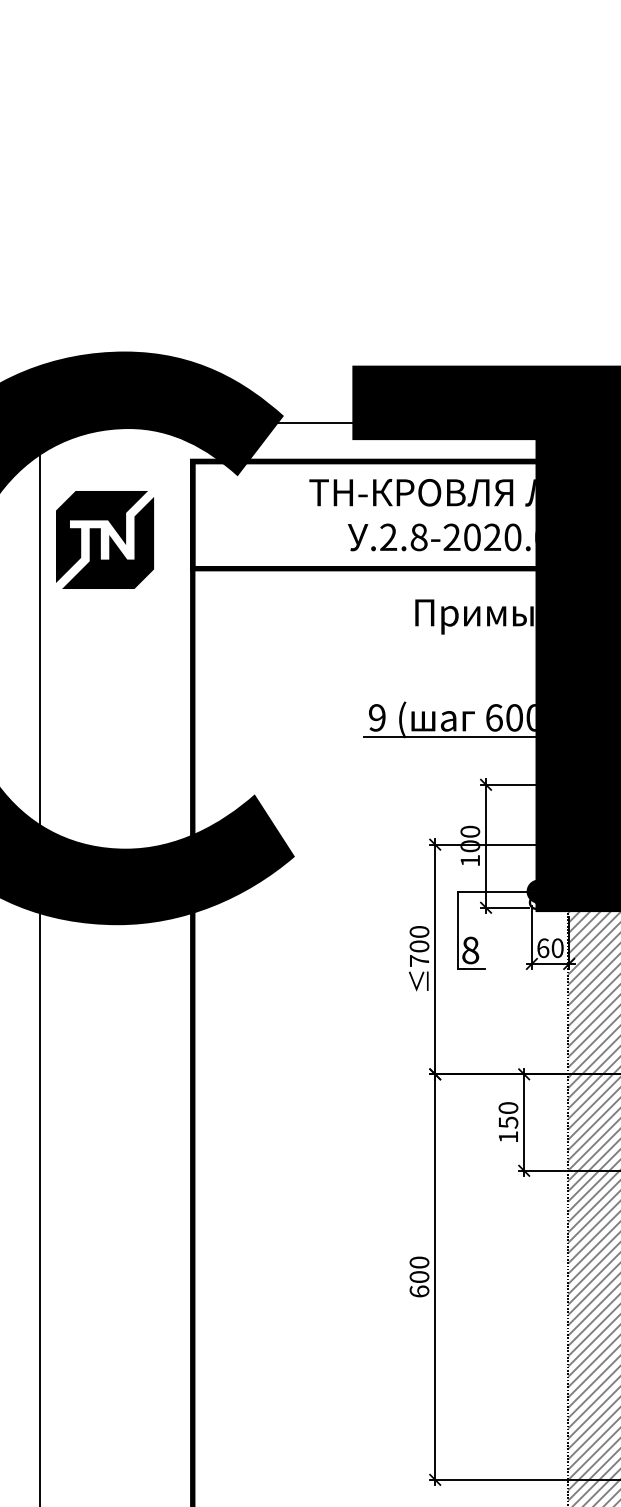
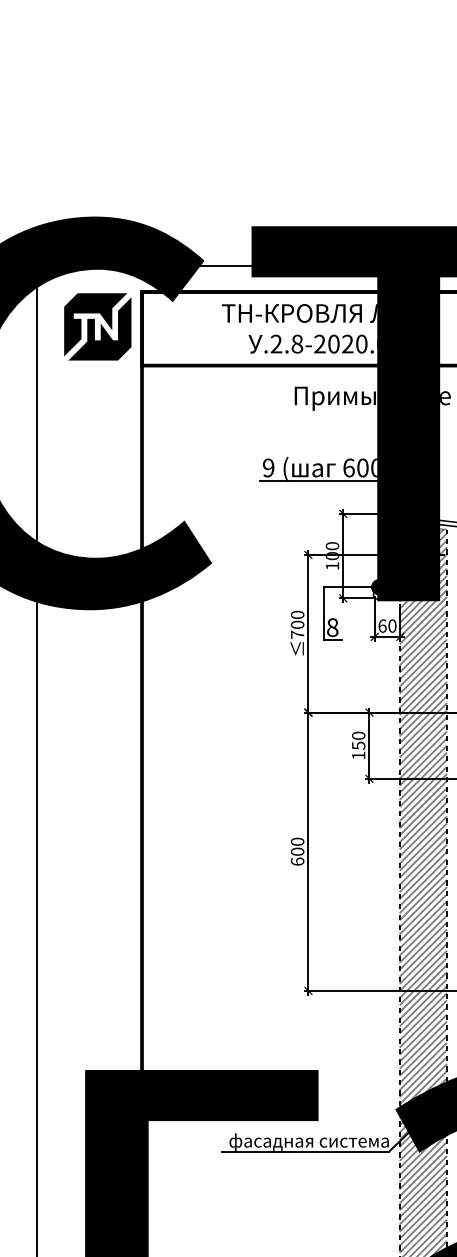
part: (104, 539) -> (97, 326), moved

